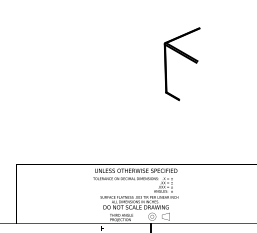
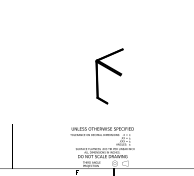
part: (186, 58) -> (112, 72), moved

